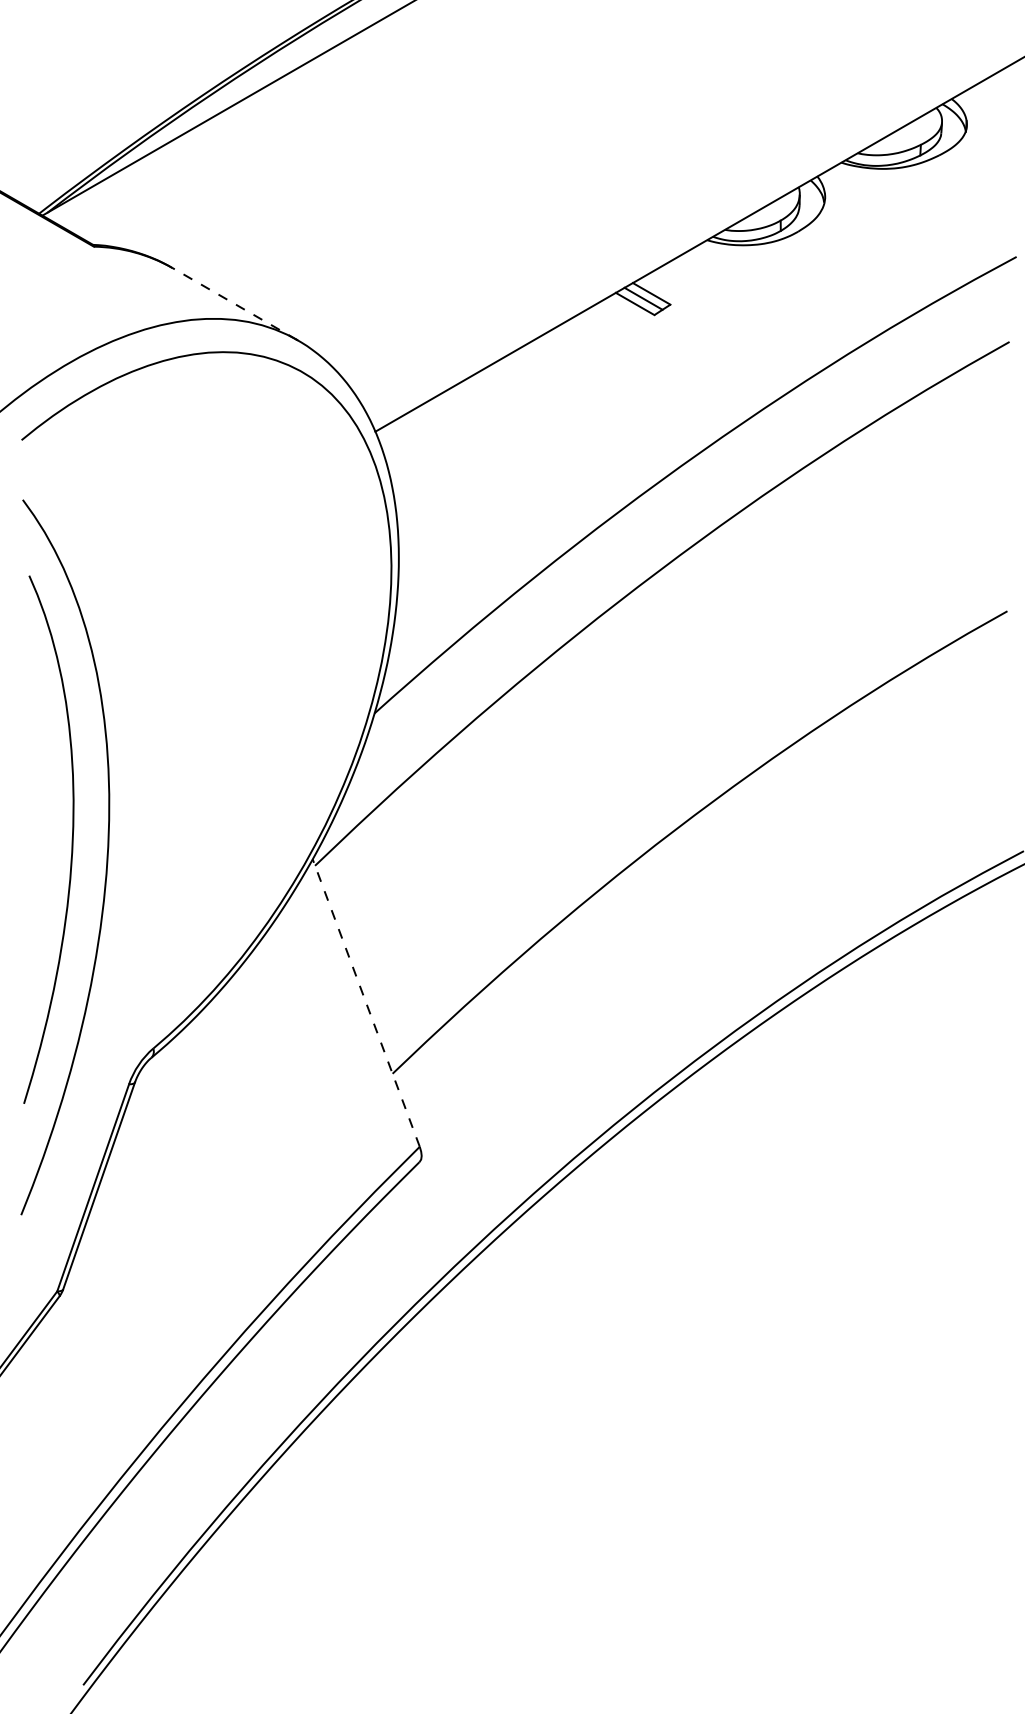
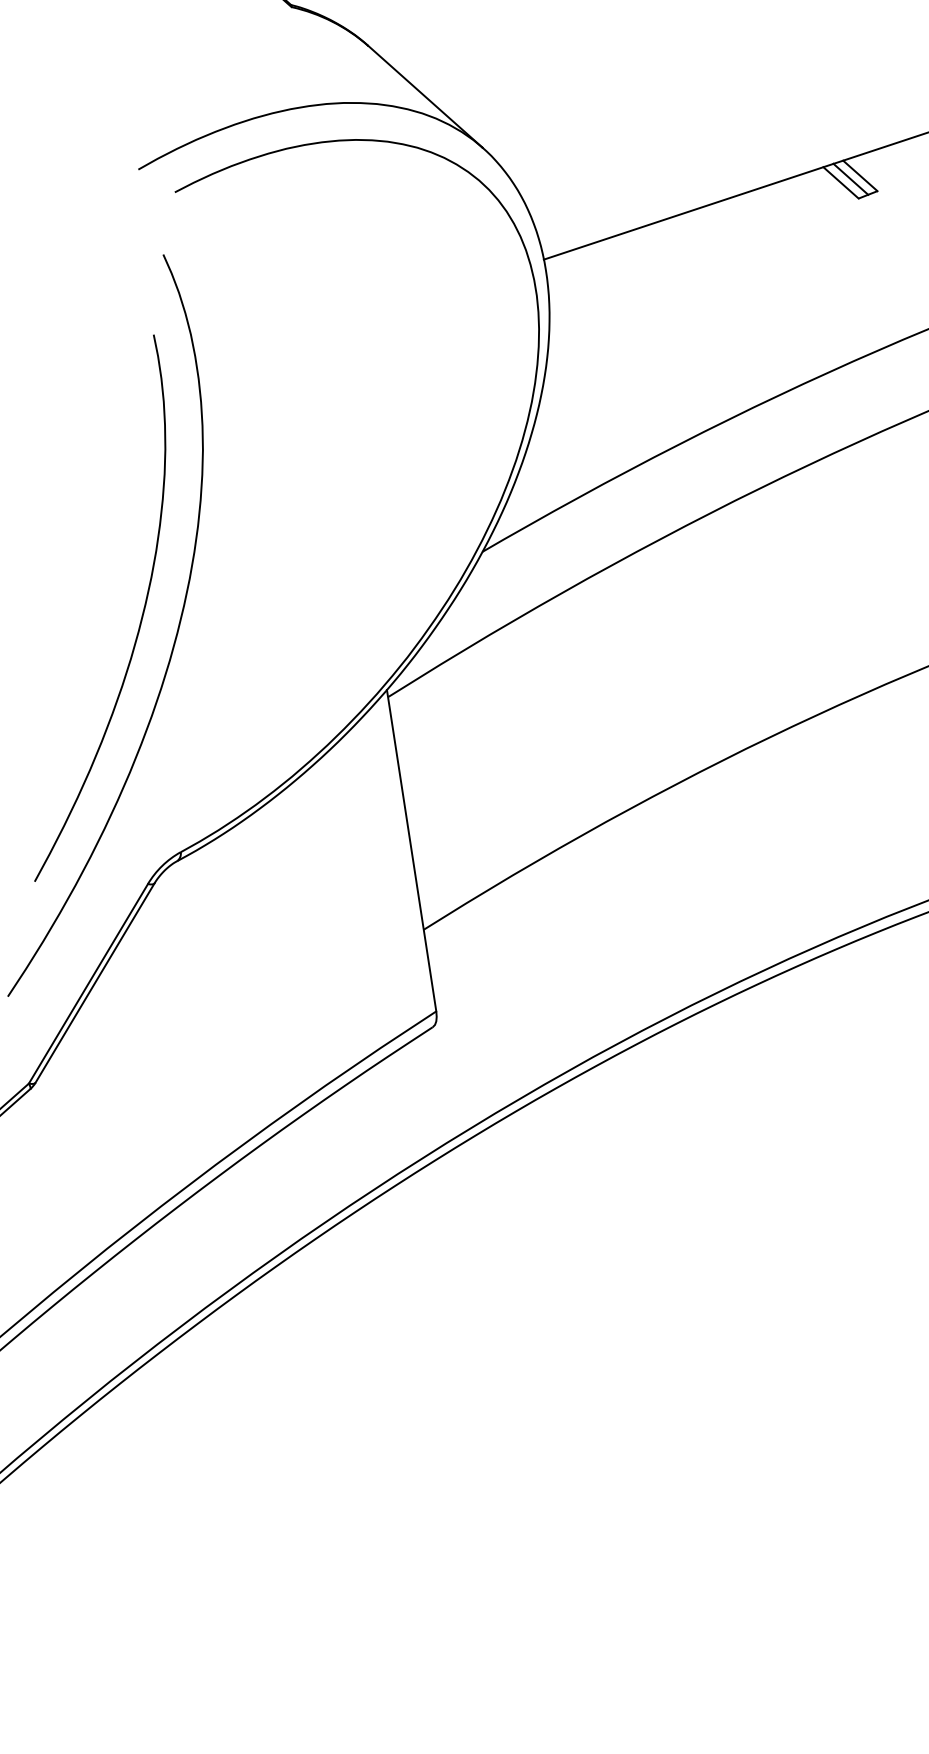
line: (234, 303) -> (425, 96), dashed -> solid
line: (366, 1002) -> (412, 850), dashed -> solid

